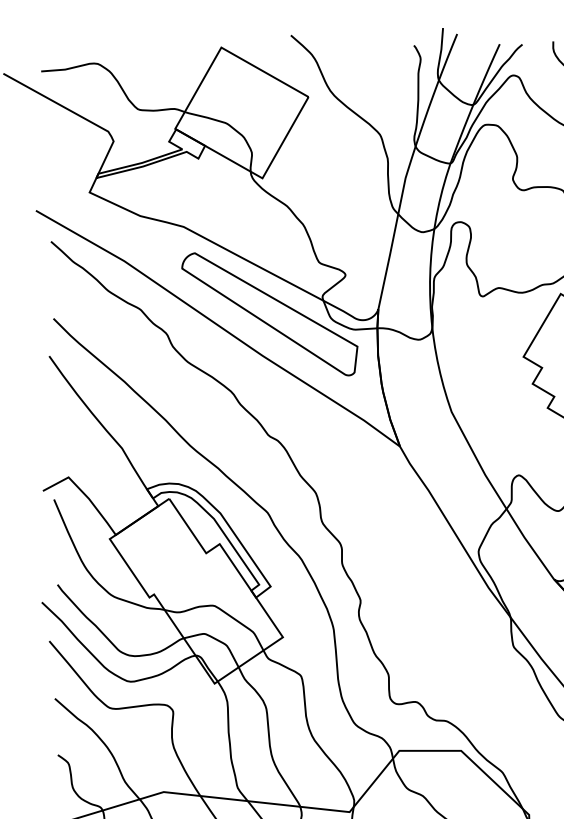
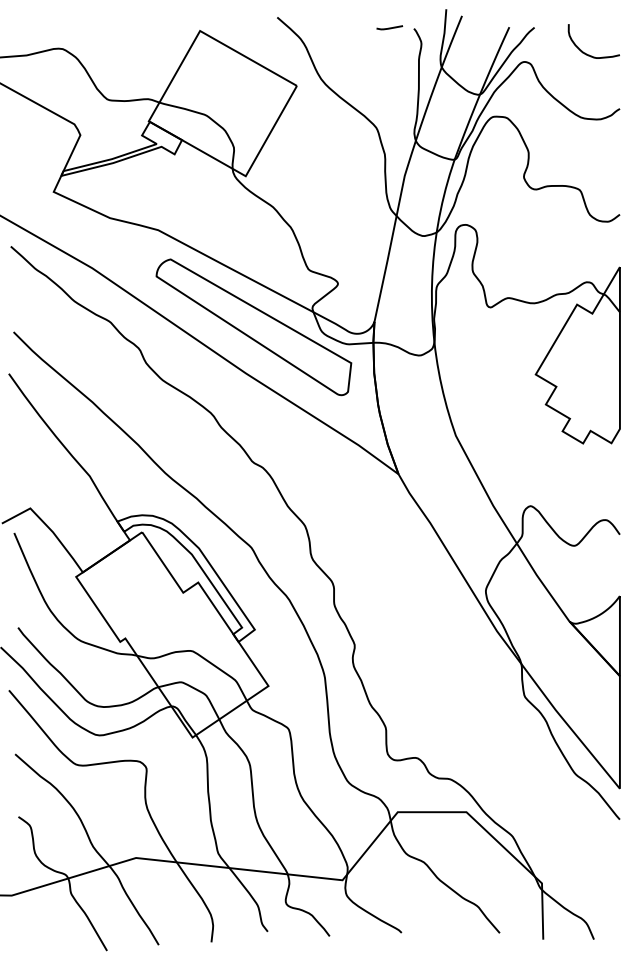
line: (391, 44) -> (389, 27), added

